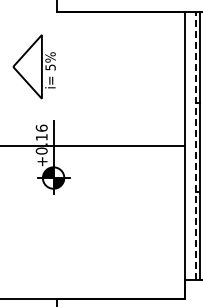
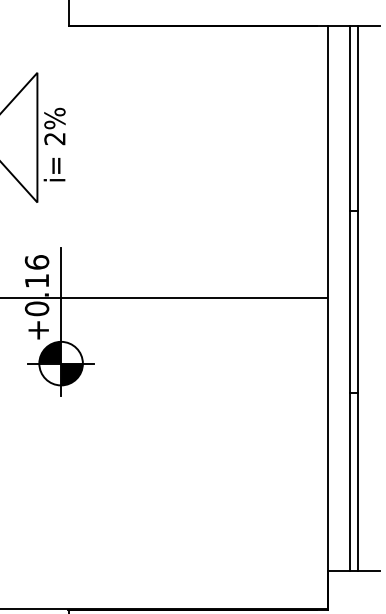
text: (50, 67) -> (54, 138), 5%%% -> 2%%%
line: (195, 145) -> (349, 297), dashed -> solid

